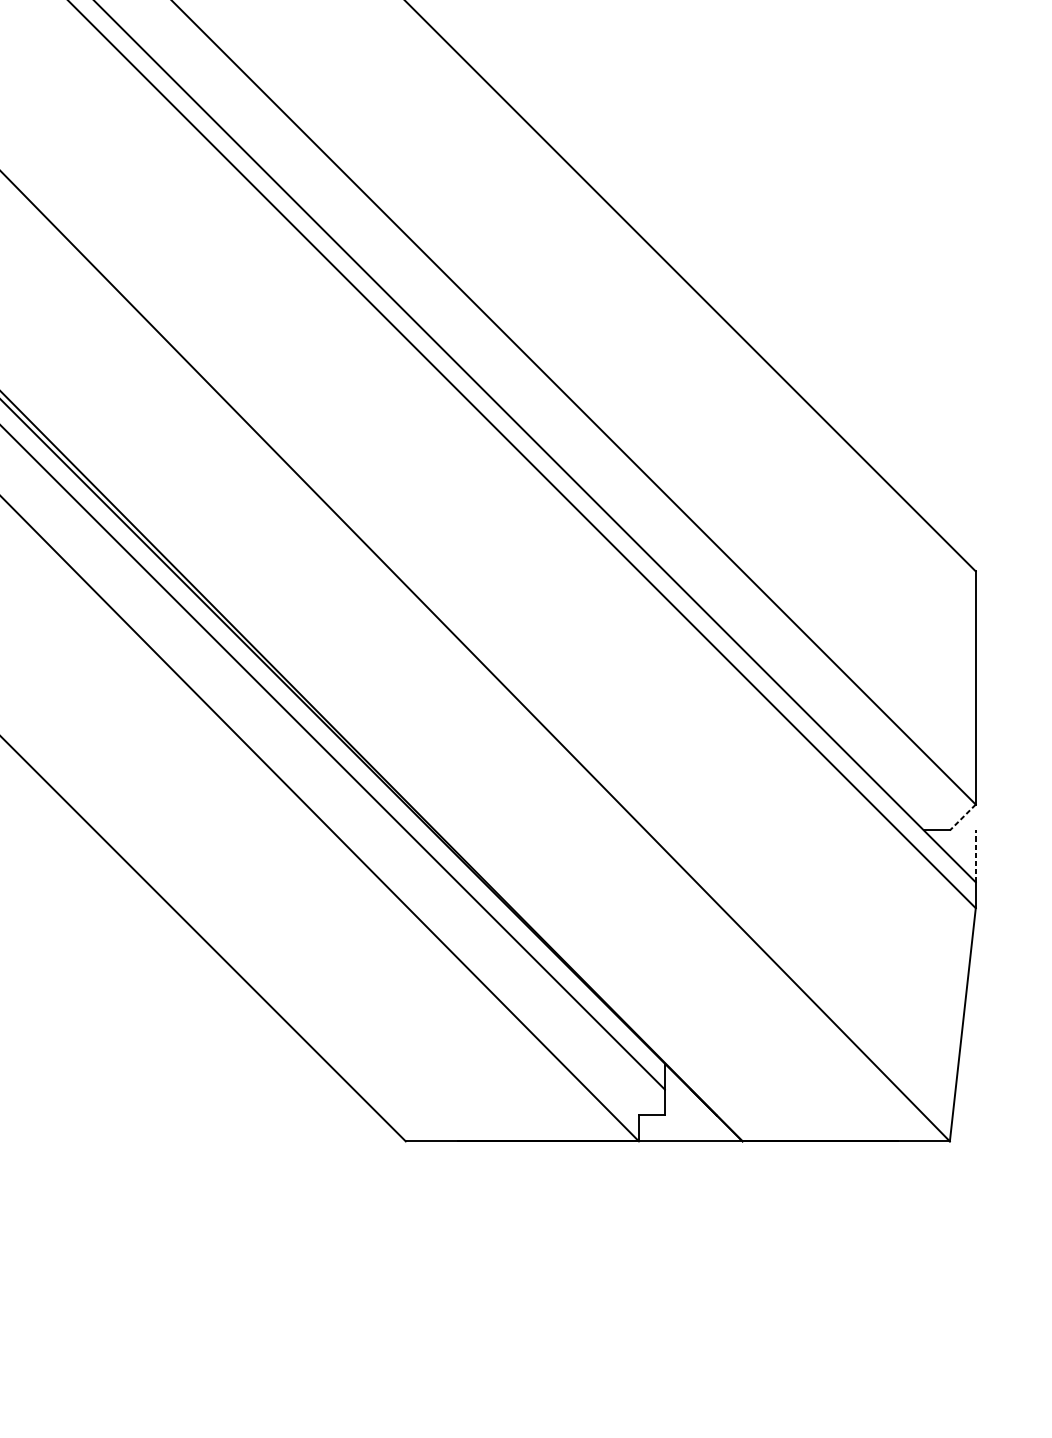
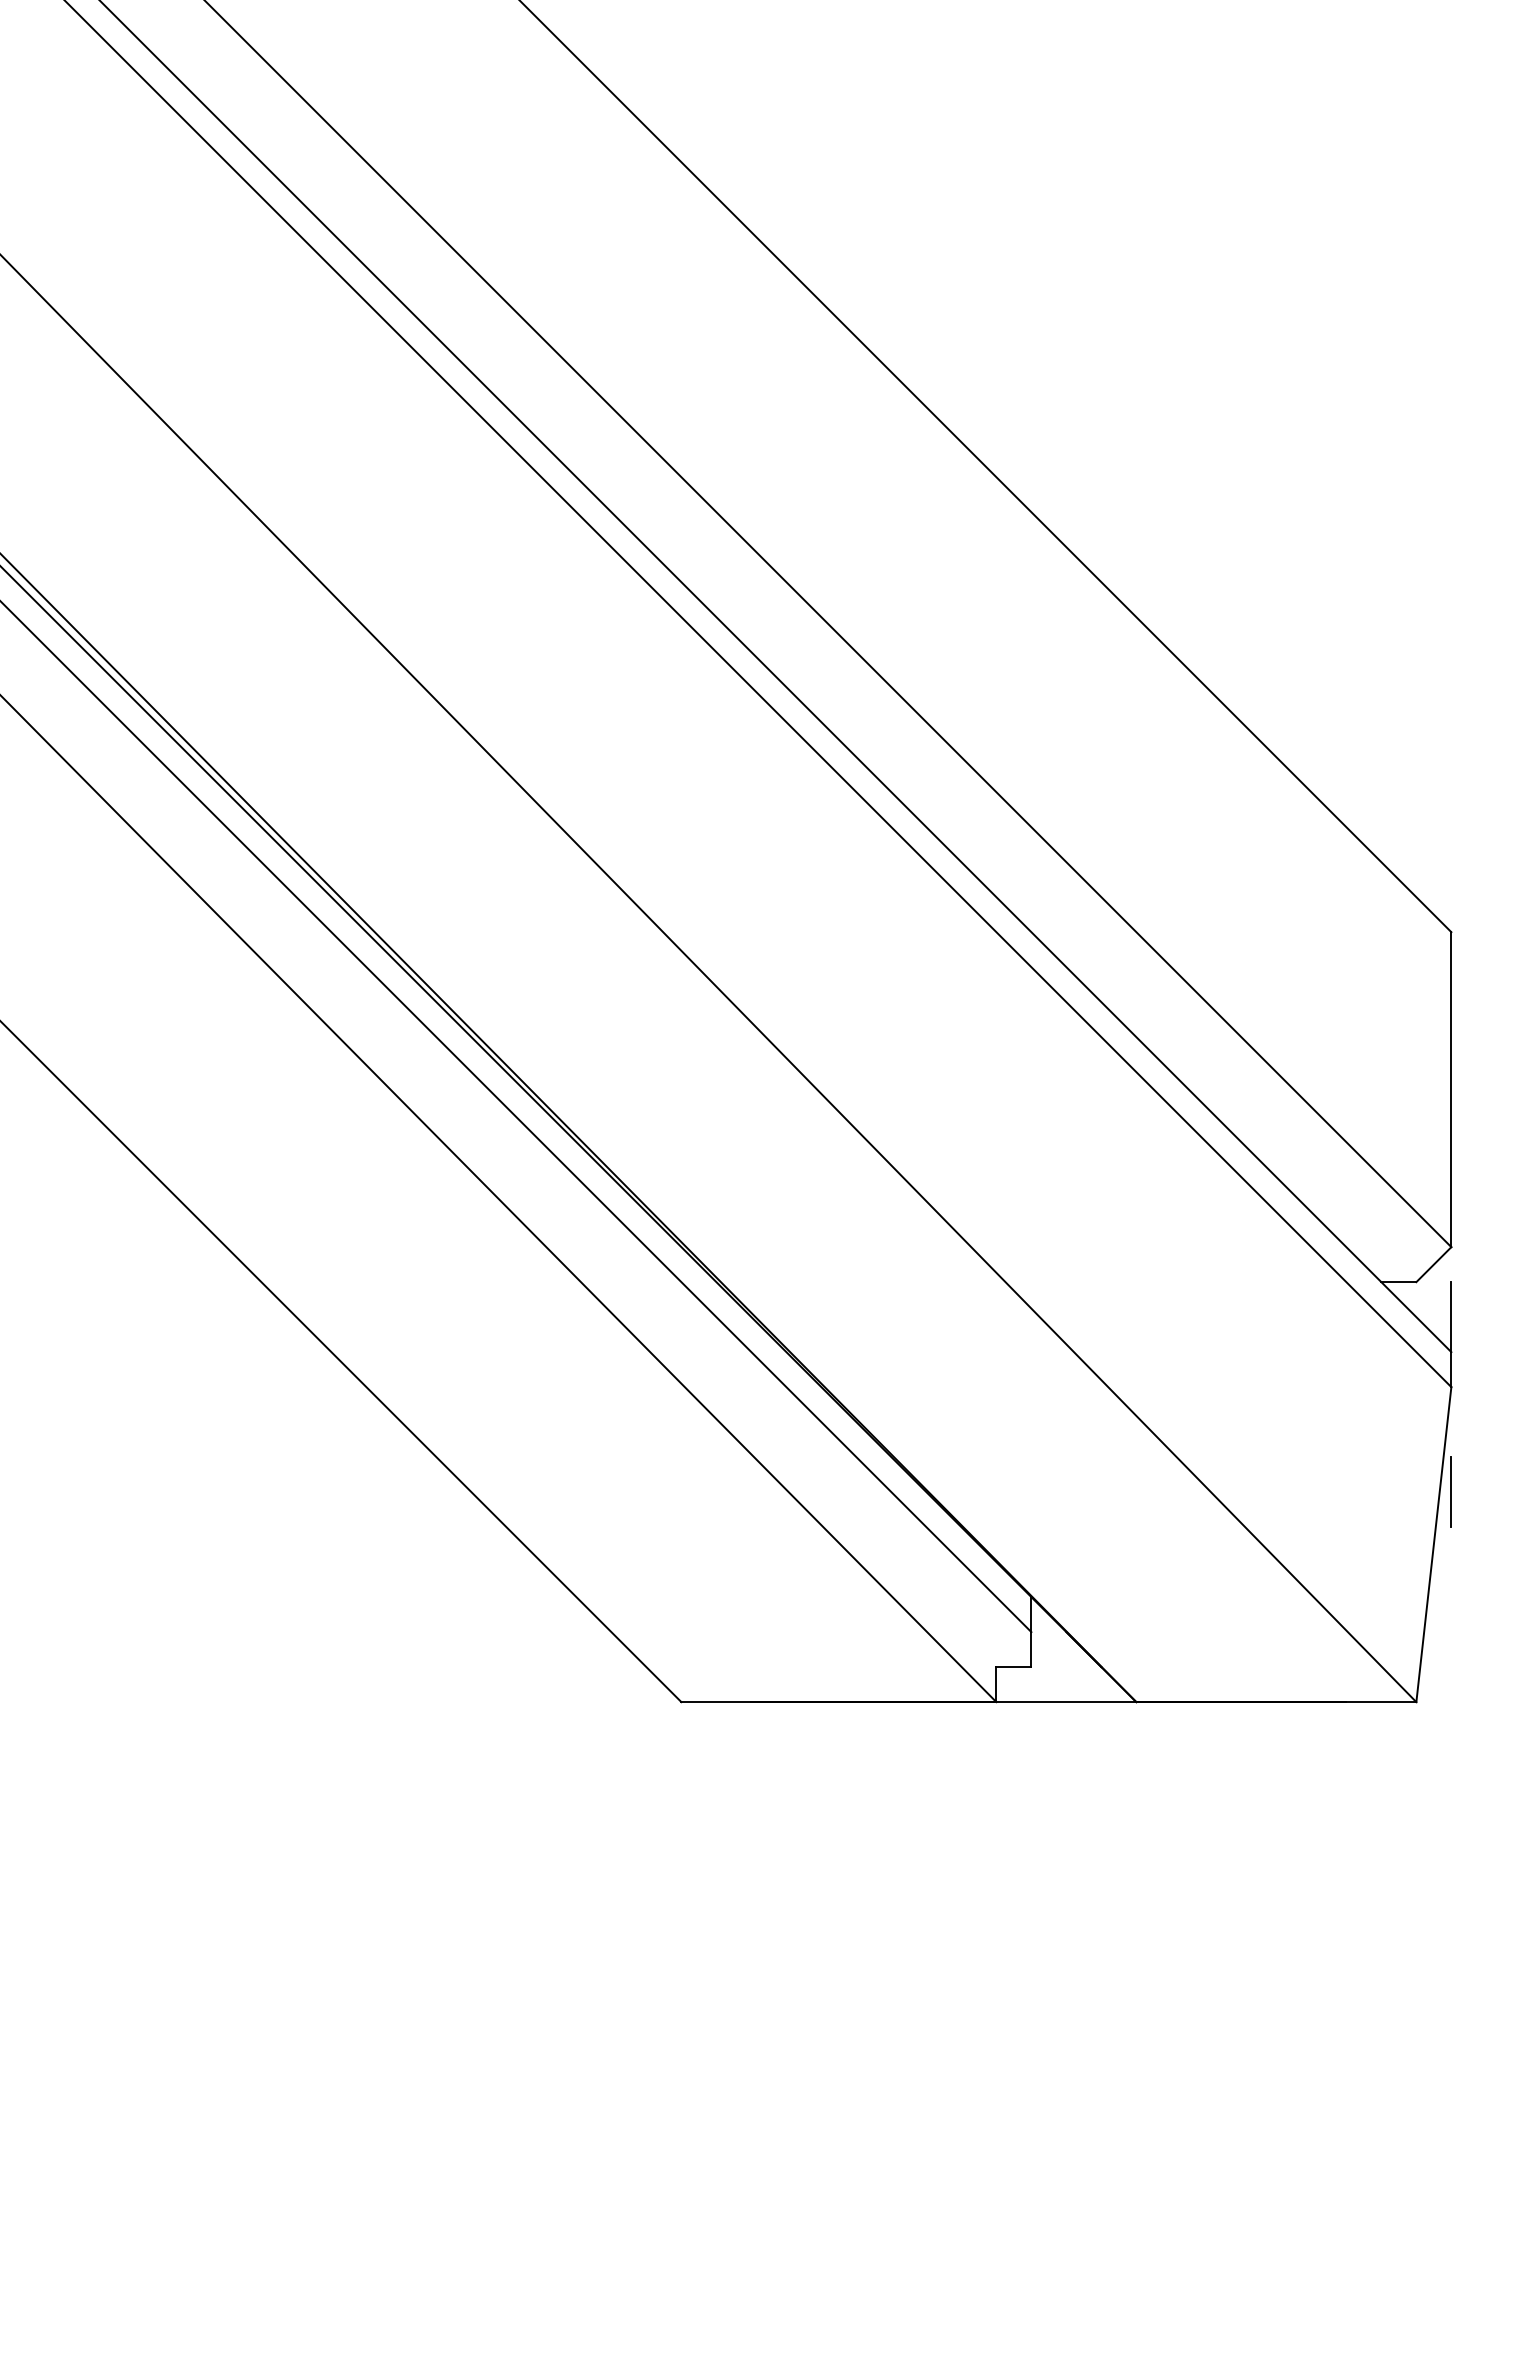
line: (962, 817) -> (1433, 1264), dashed -> solid
line: (975, 856) -> (1451, 1317), dashed -> solid
line: (975, 986) -> (1451, 1492), added

